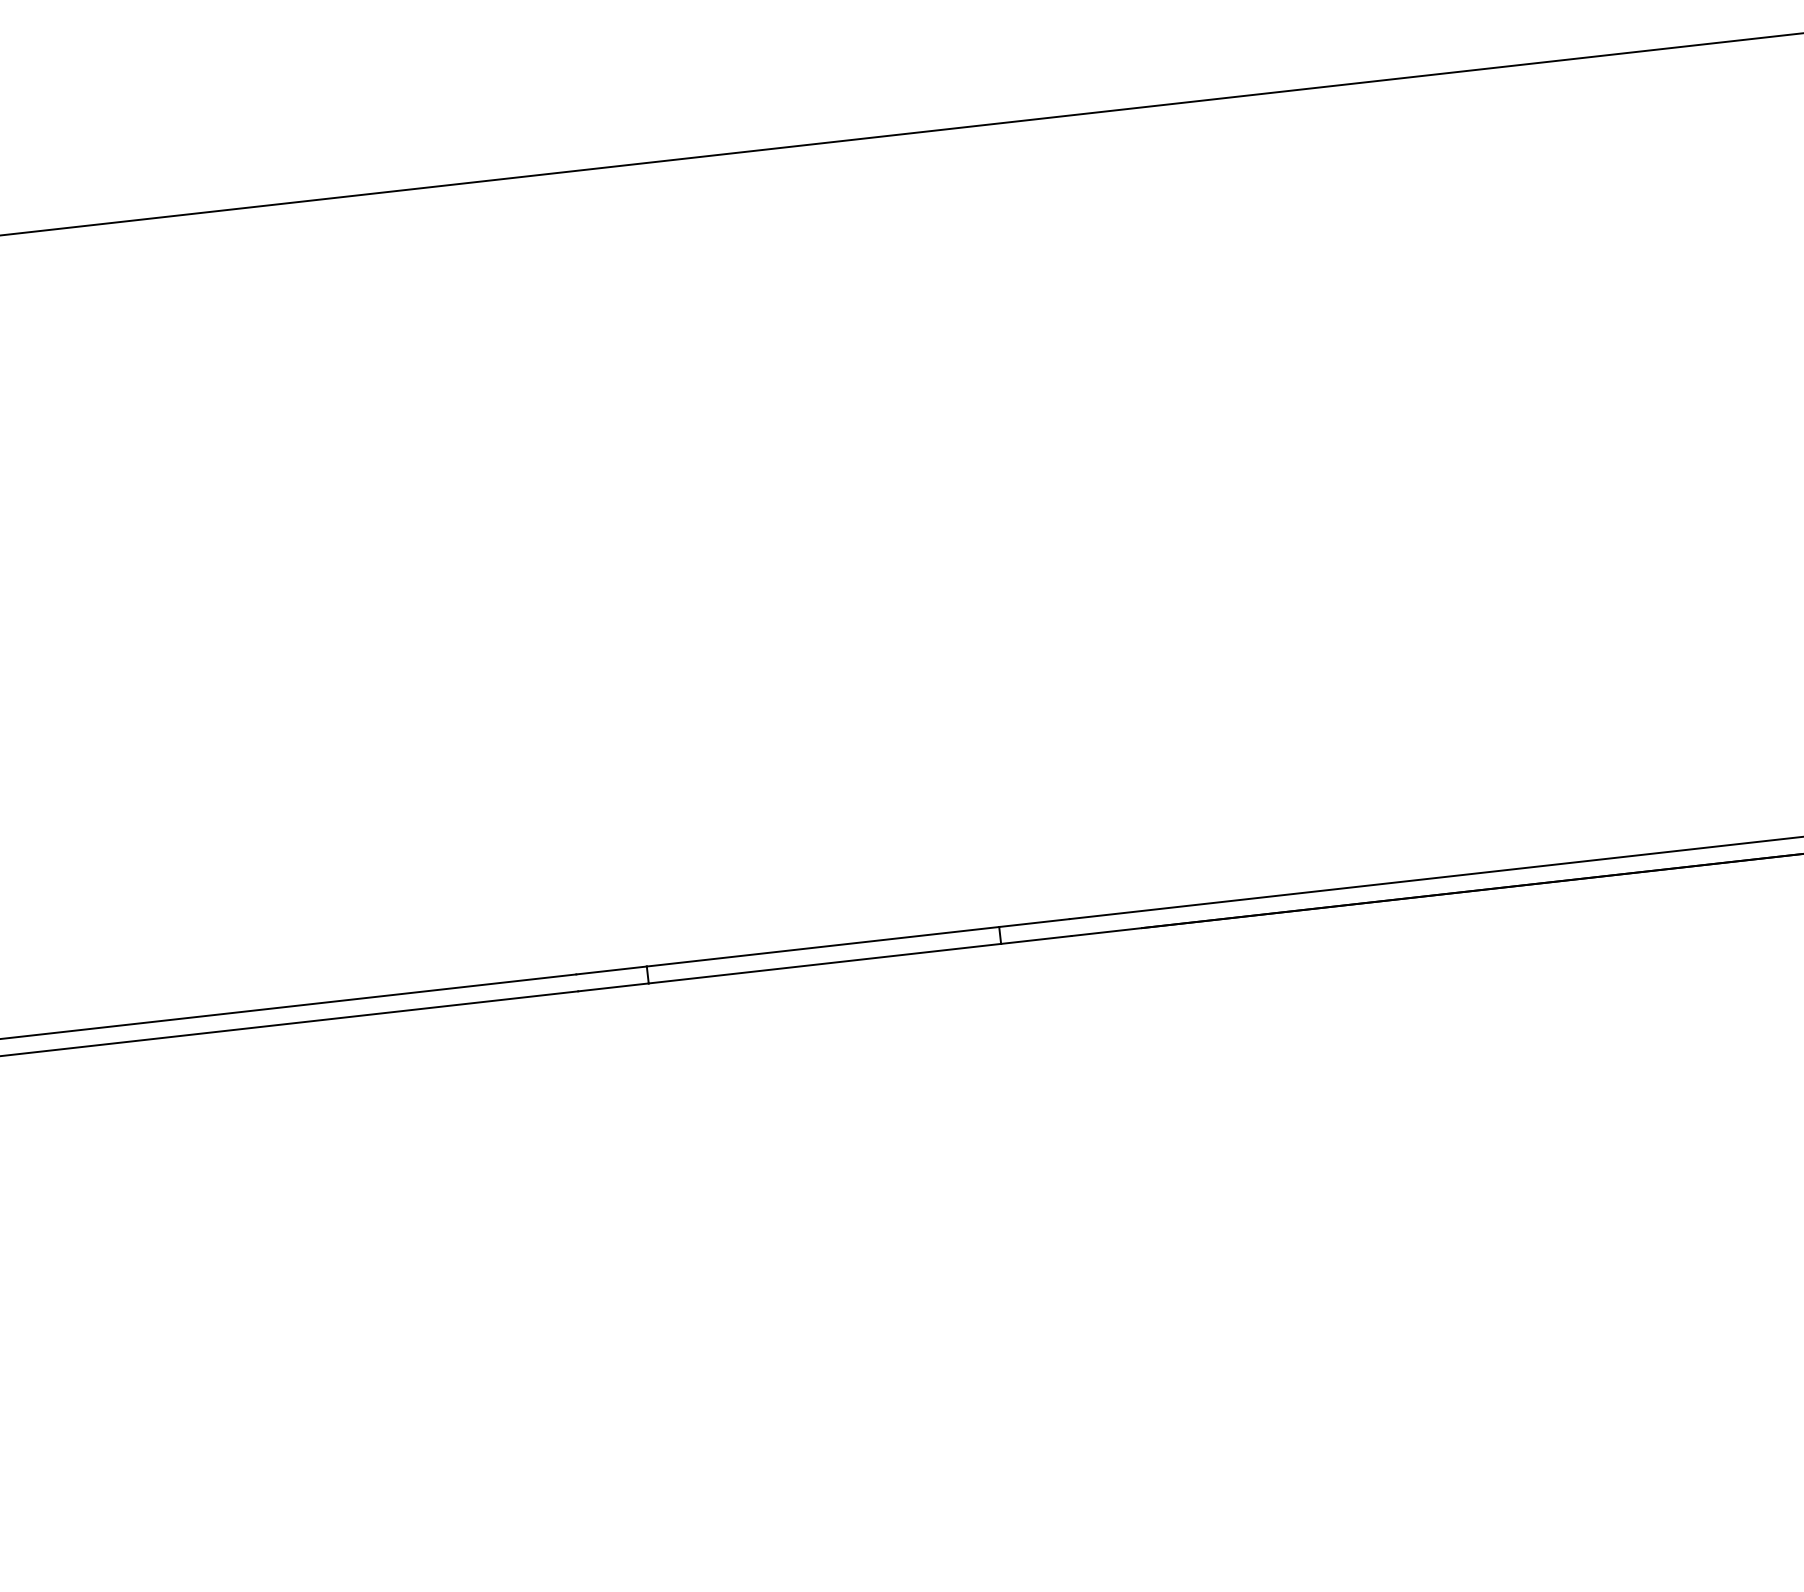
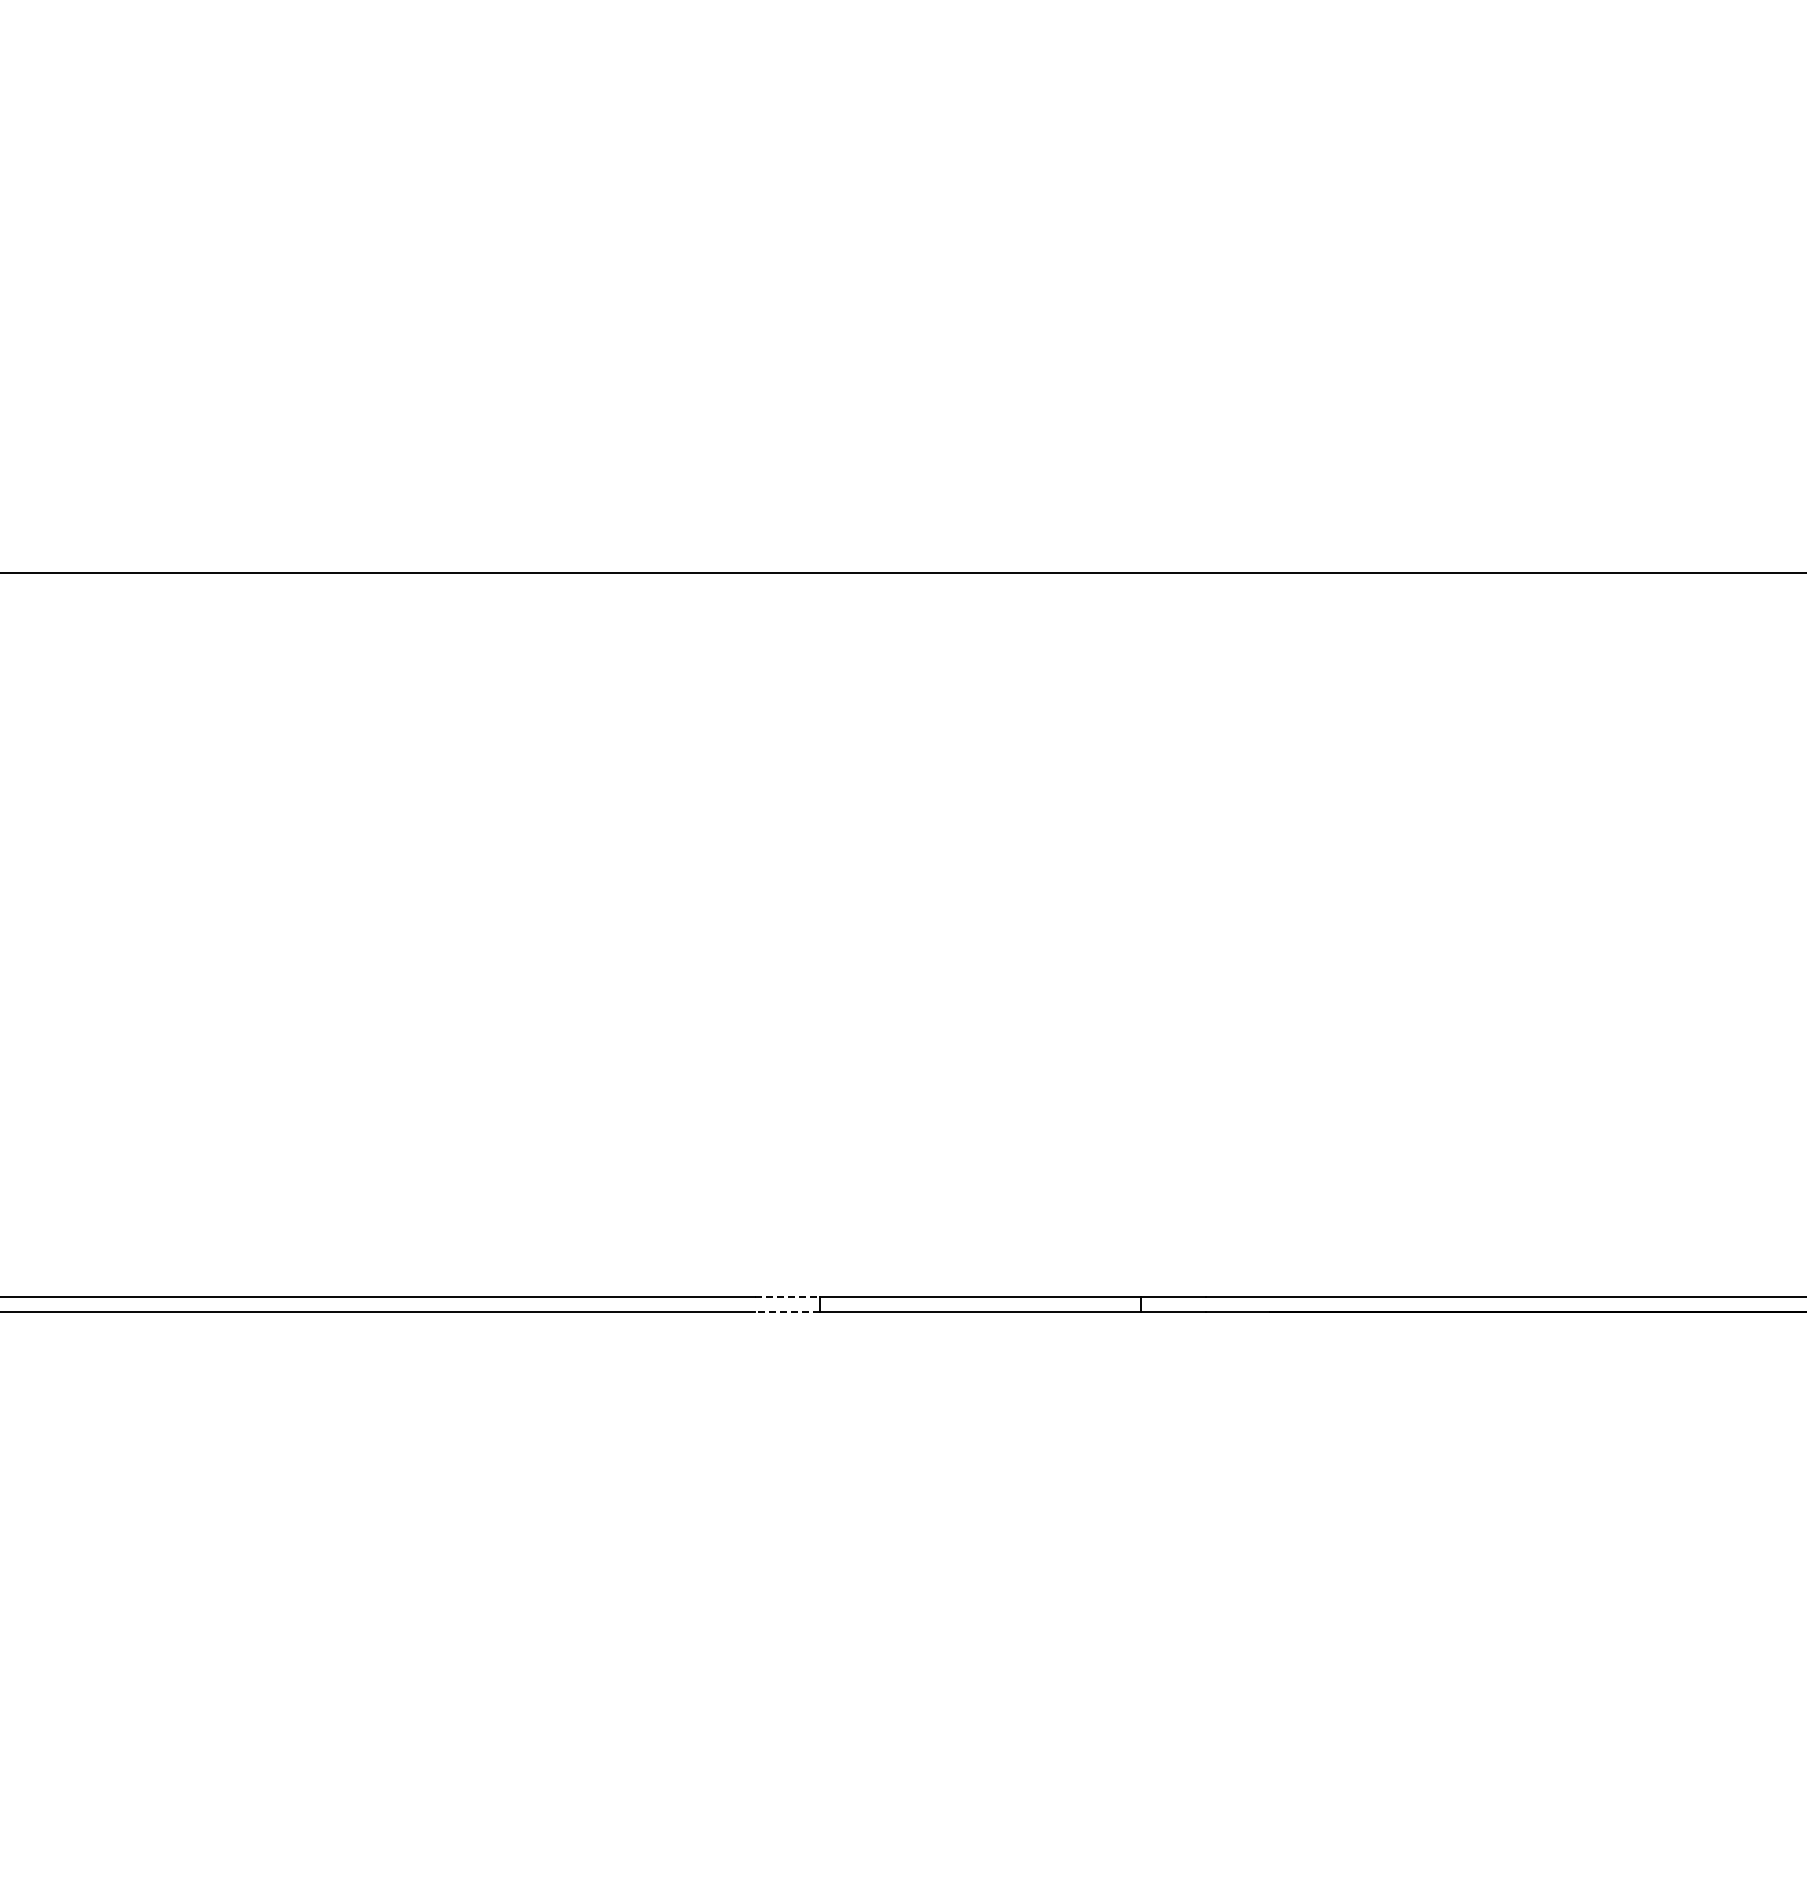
line: (612, 970) -> (788, 1296), solid -> dashed
line: (613, 987) -> (787, 1312), solid -> dashed

